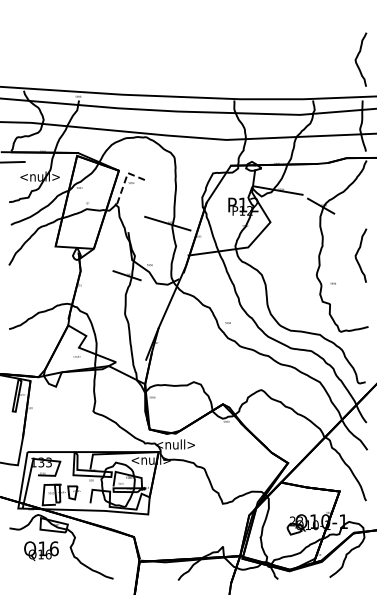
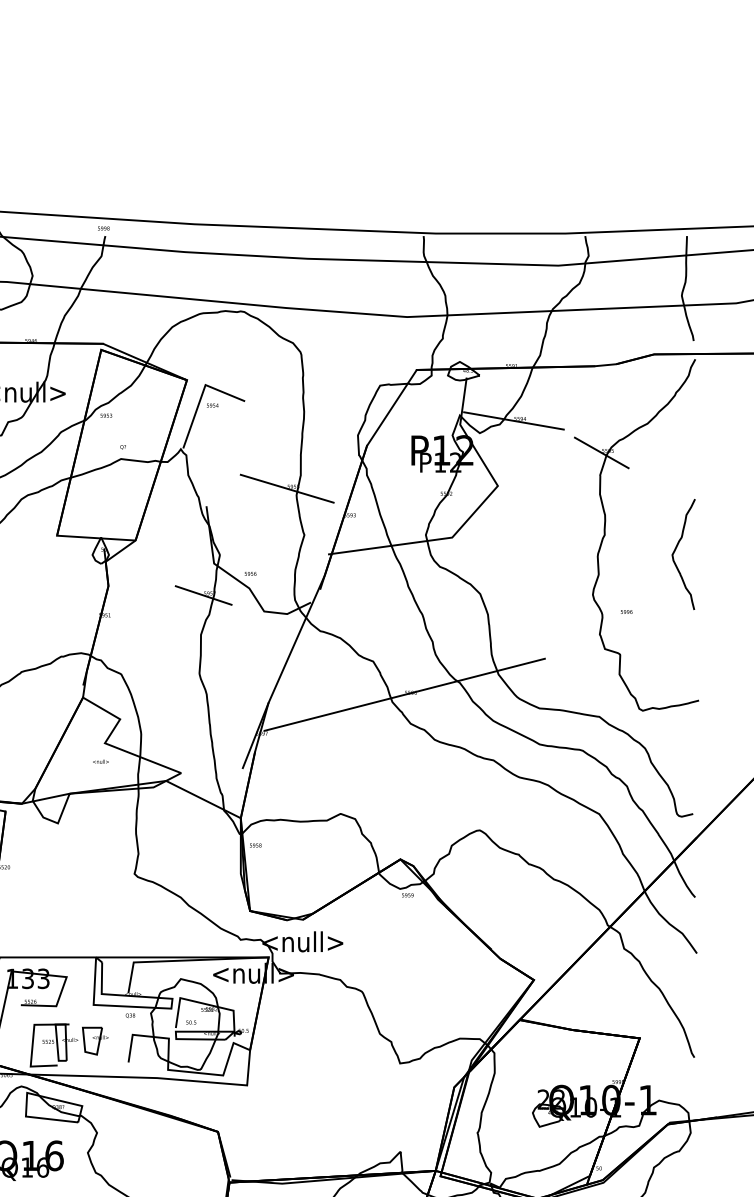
curve: (357, 58) -> (676, 149), removed
line: (126, 177) -> (202, 394), dashed -> solid
line: (224, 323) -> (403, 693), added

